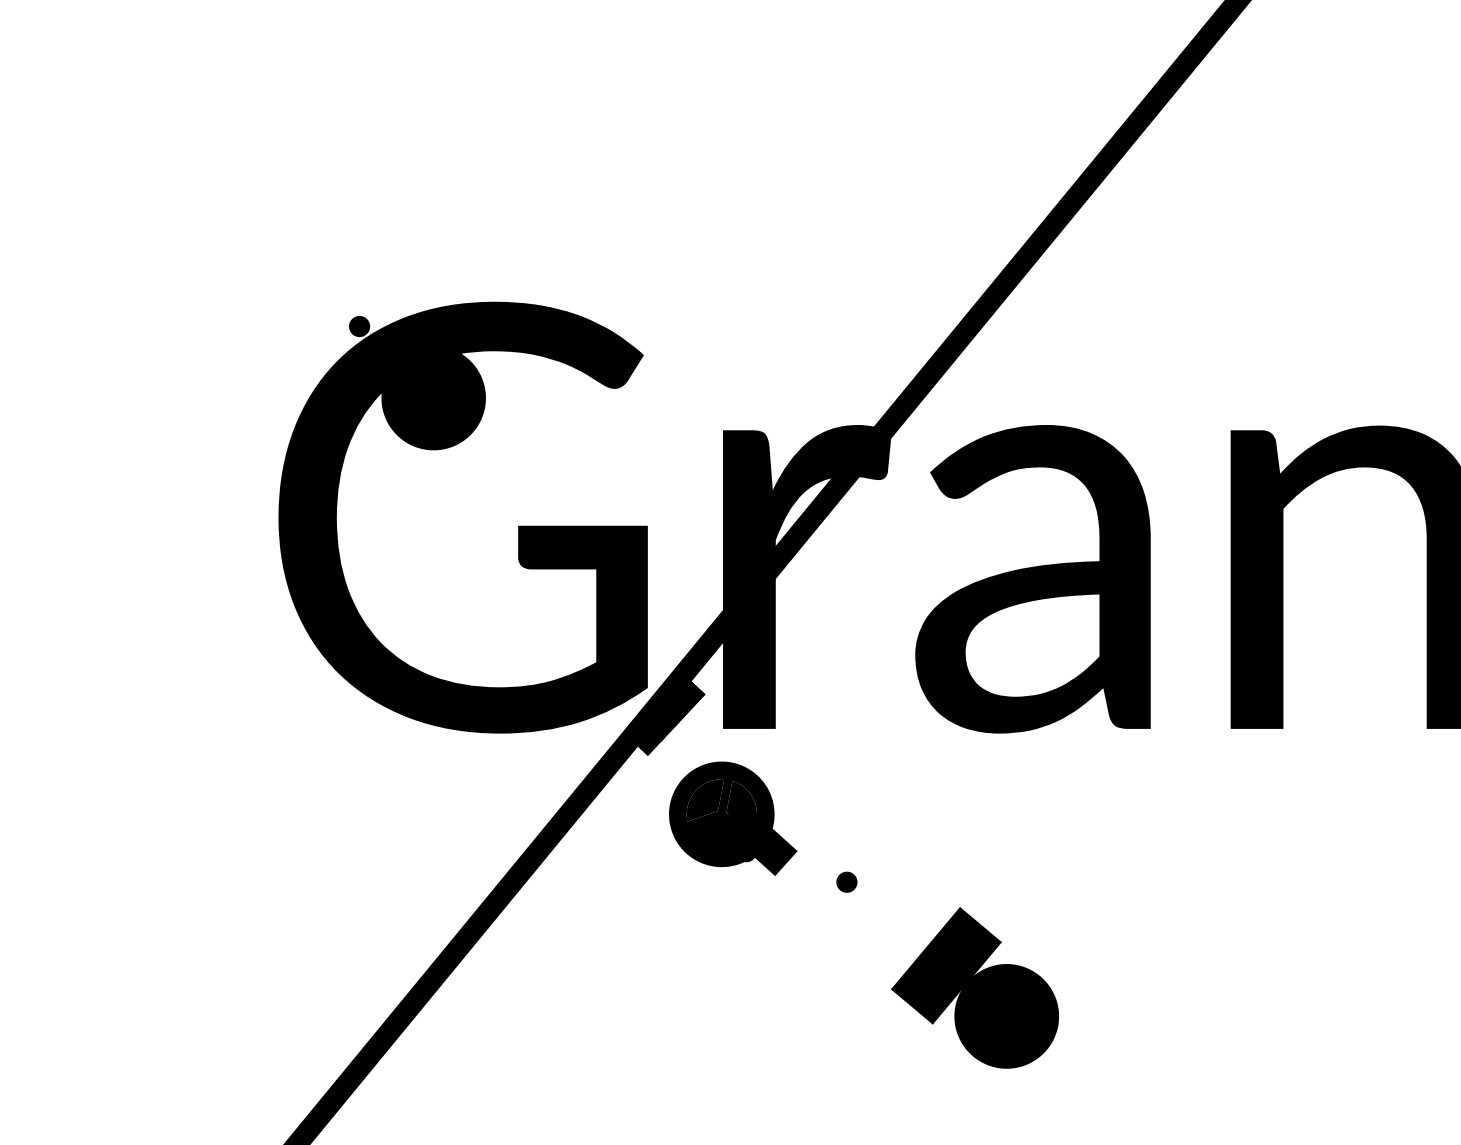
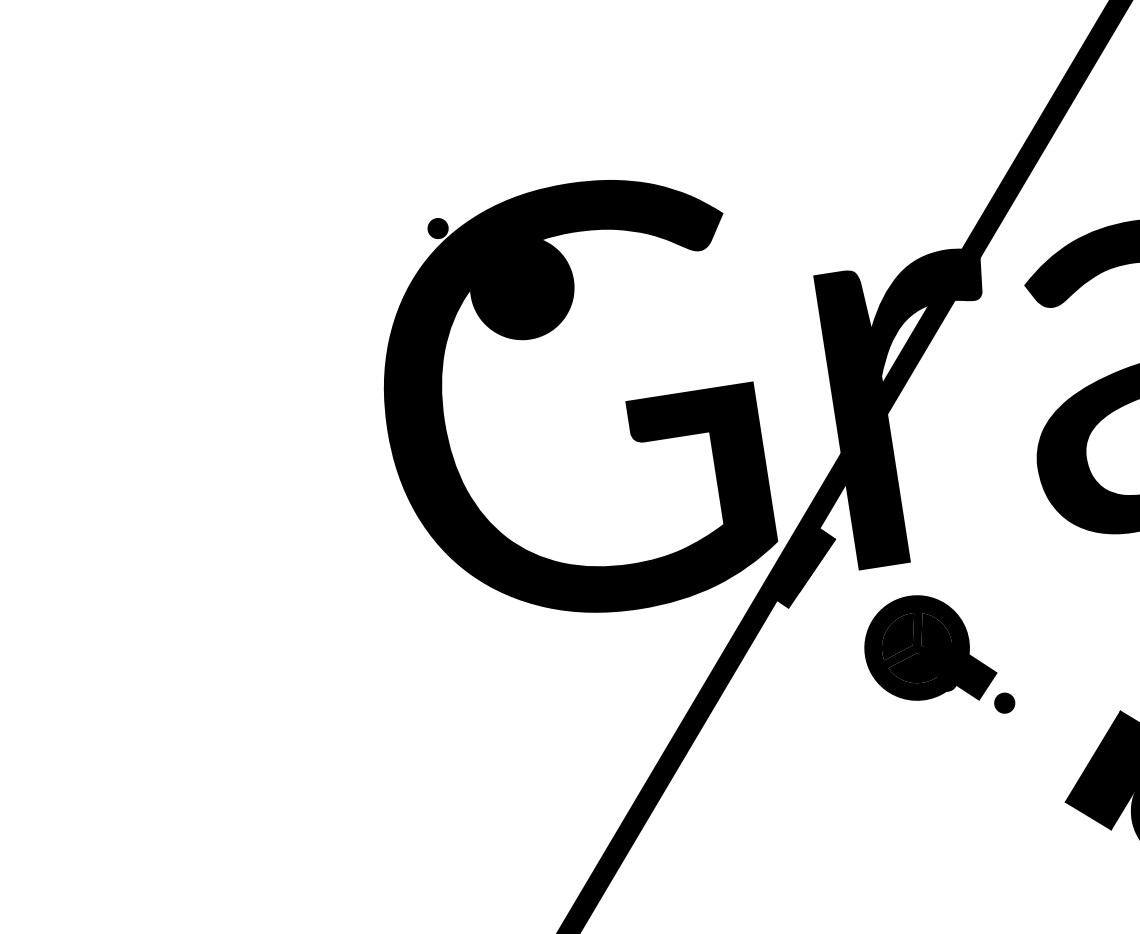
part: (733, 818) -> (929, 650), moved

